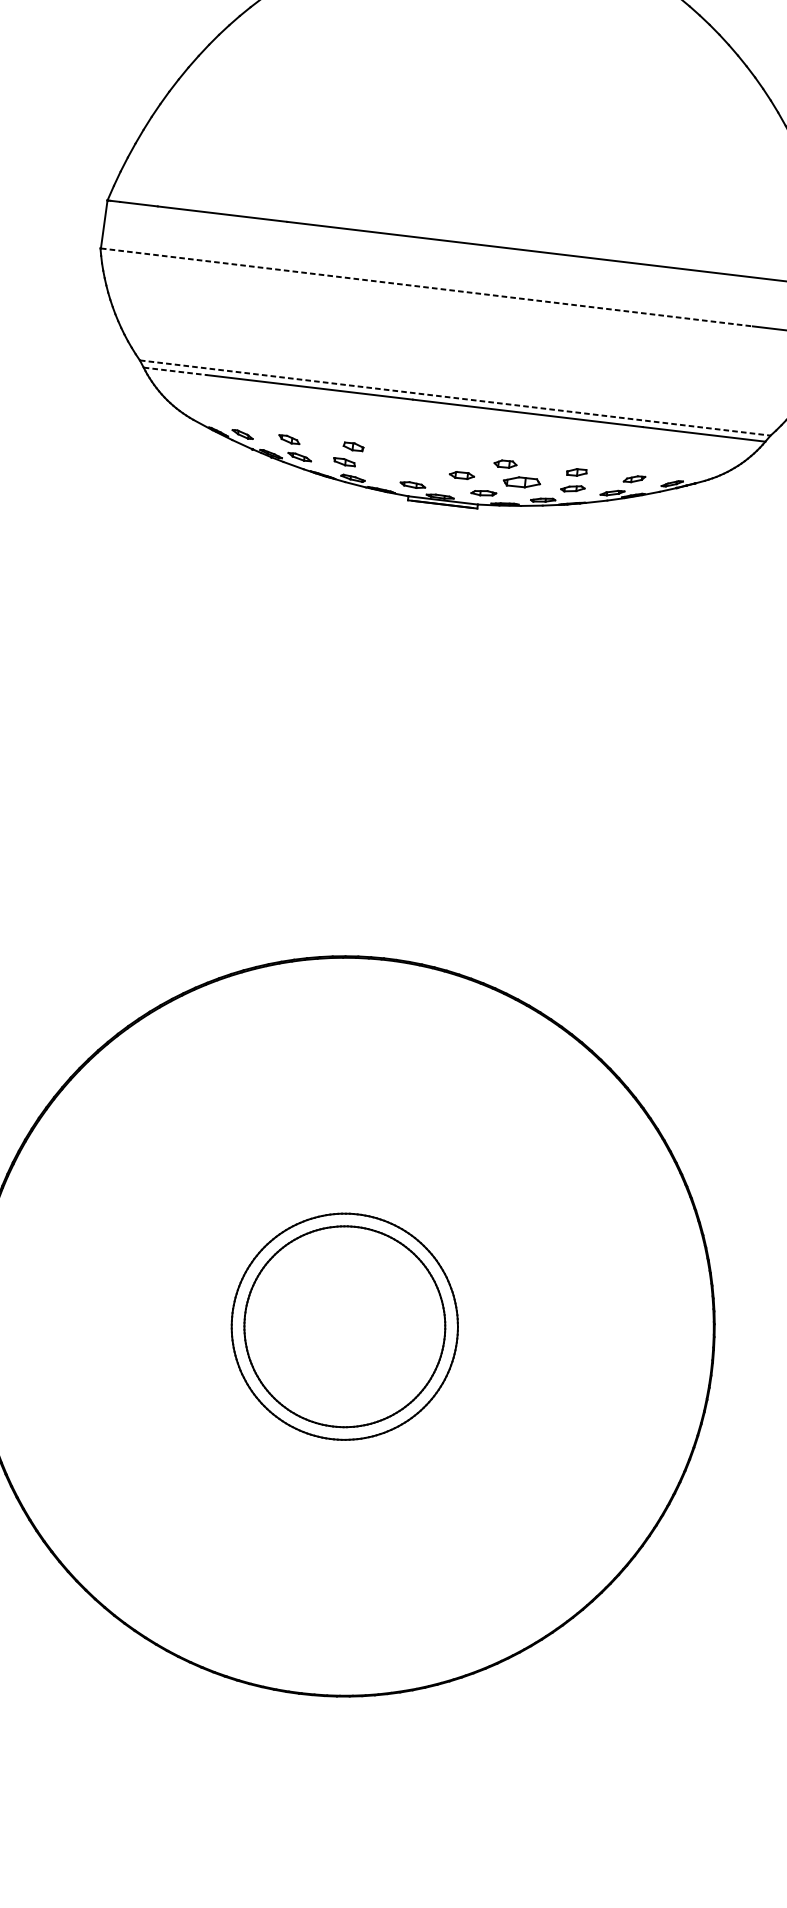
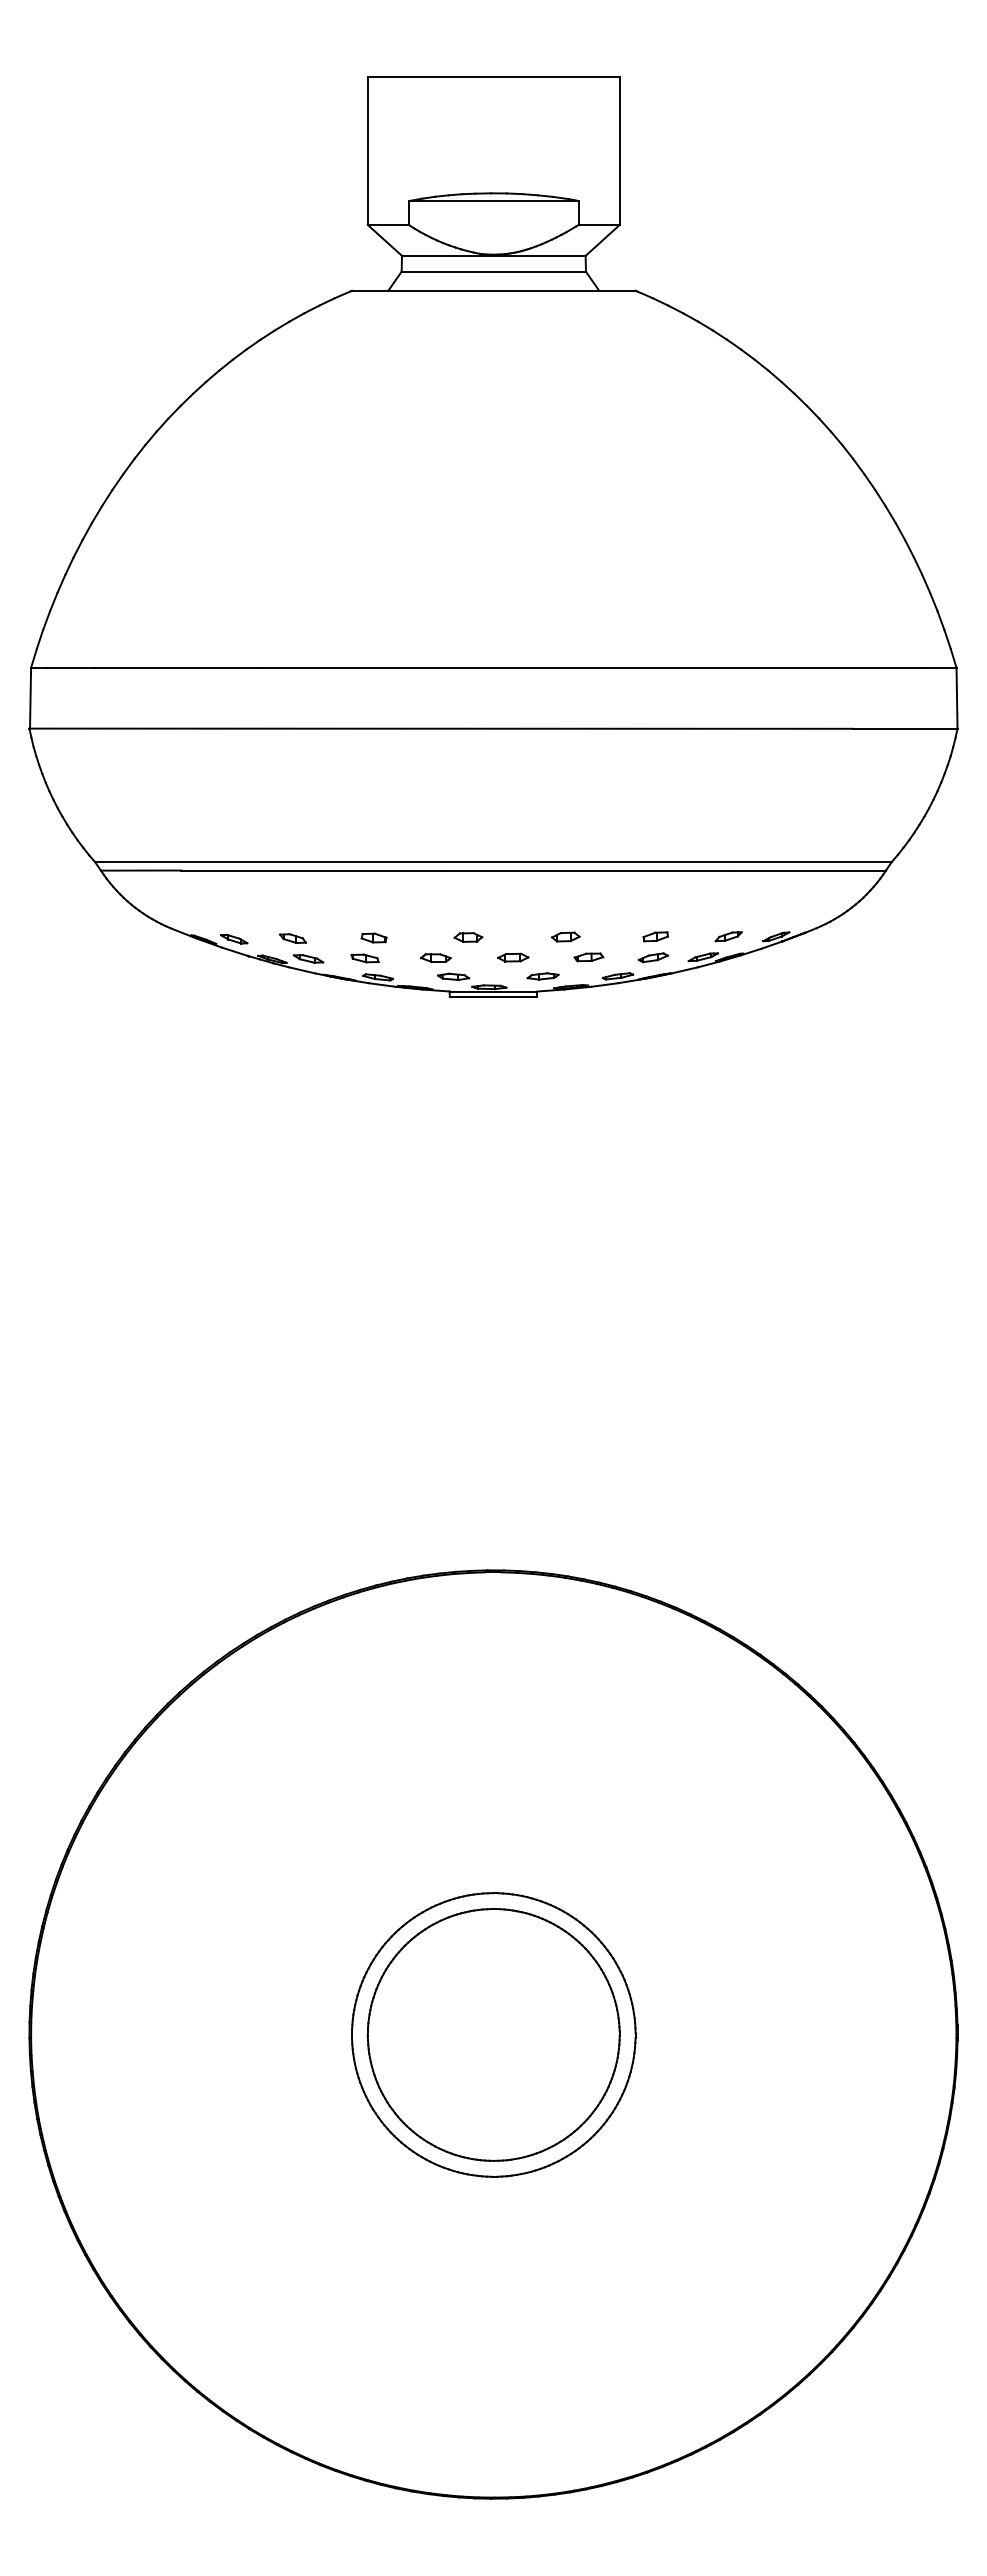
line: (426, 287) -> (441, 728), dashed -> solid
line: (175, 371) -> (141, 870), dashed -> solid
line: (455, 398) -> (493, 862), dashed -> solid
part: (428, 455) -> (468, 937), added
part: (400, 468) -> (435, 957), added
part: (521, 482) -> (588, 957), size x0.62

